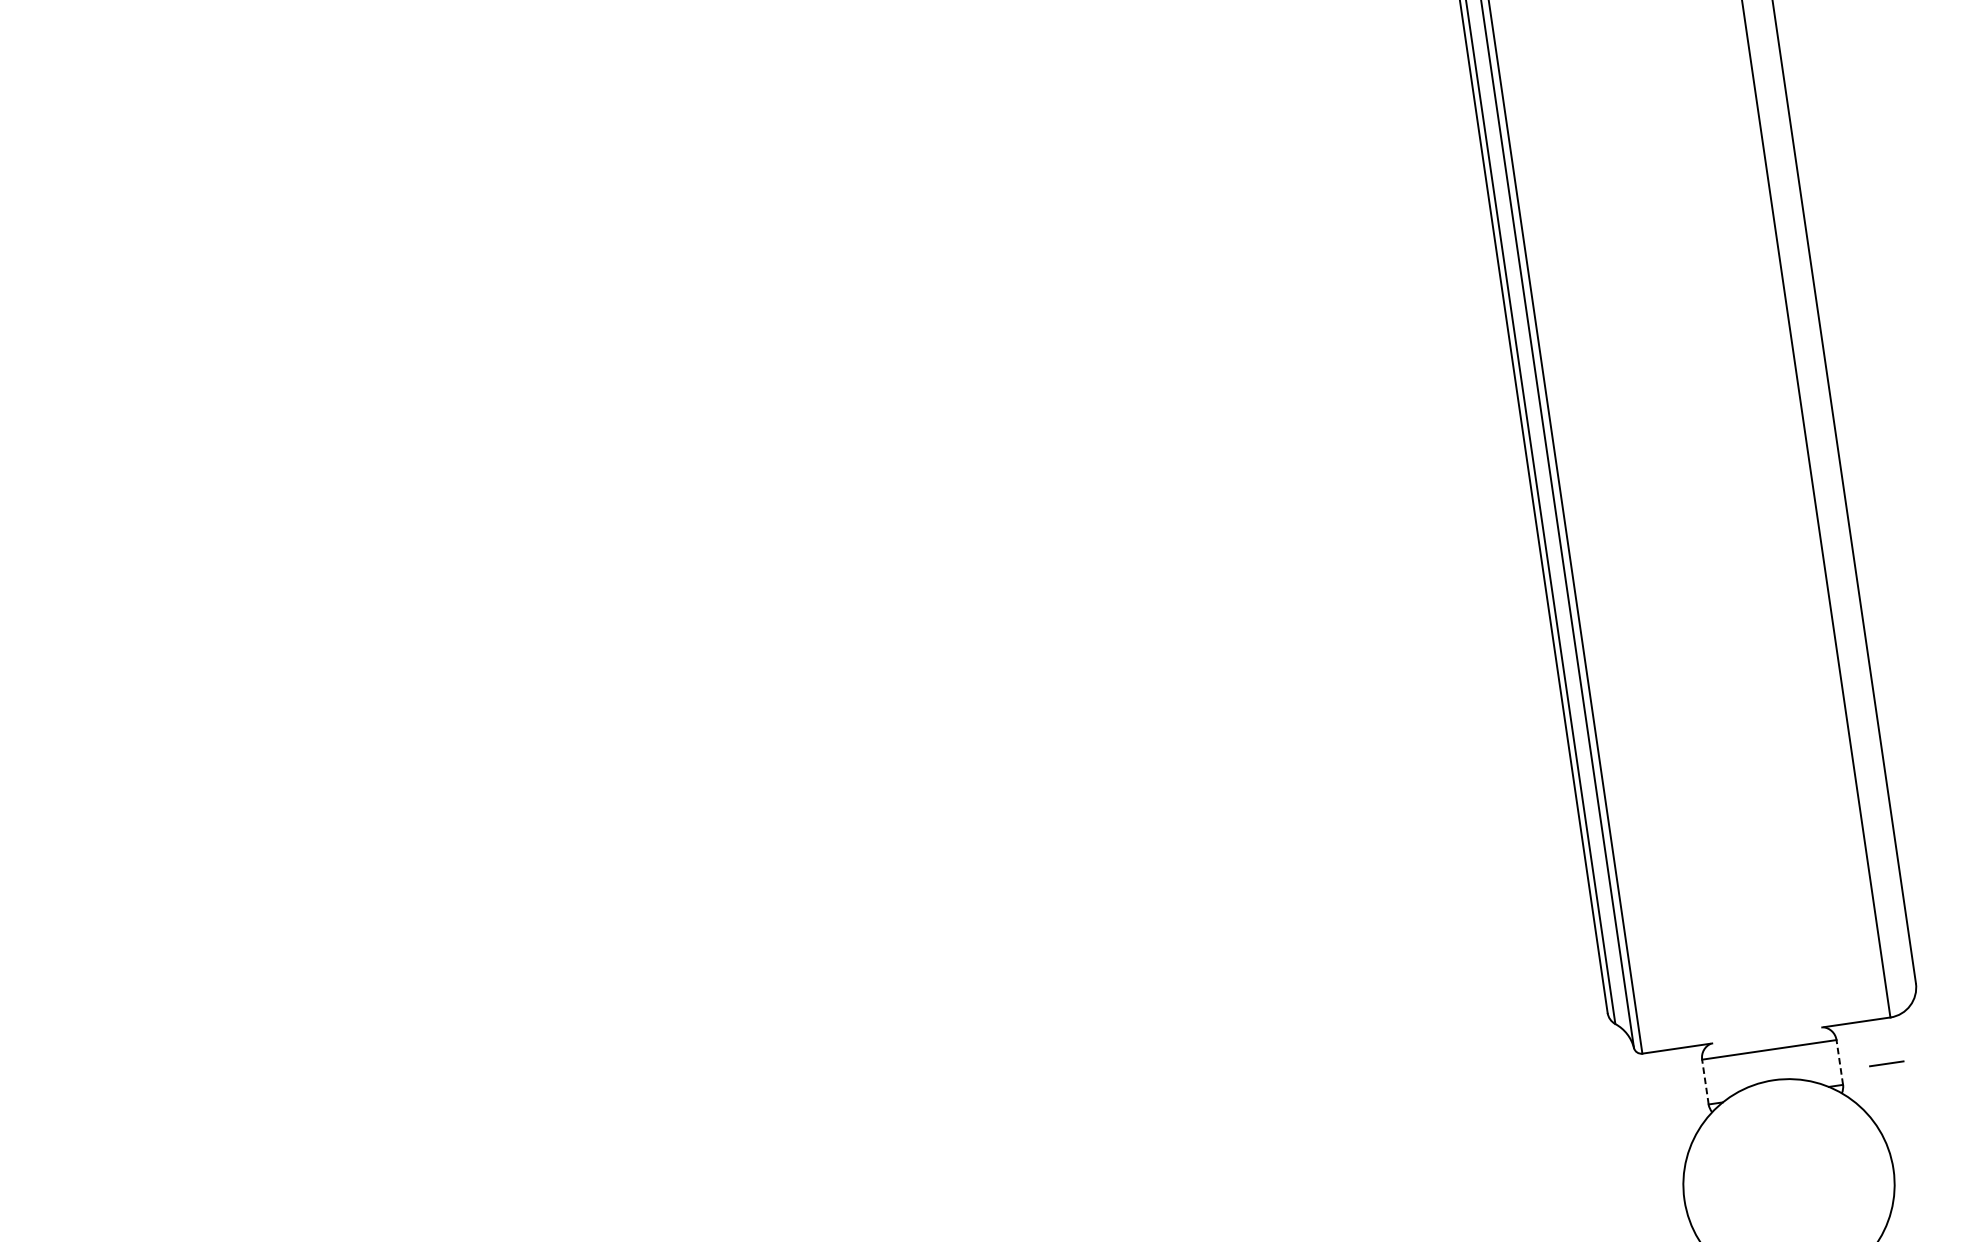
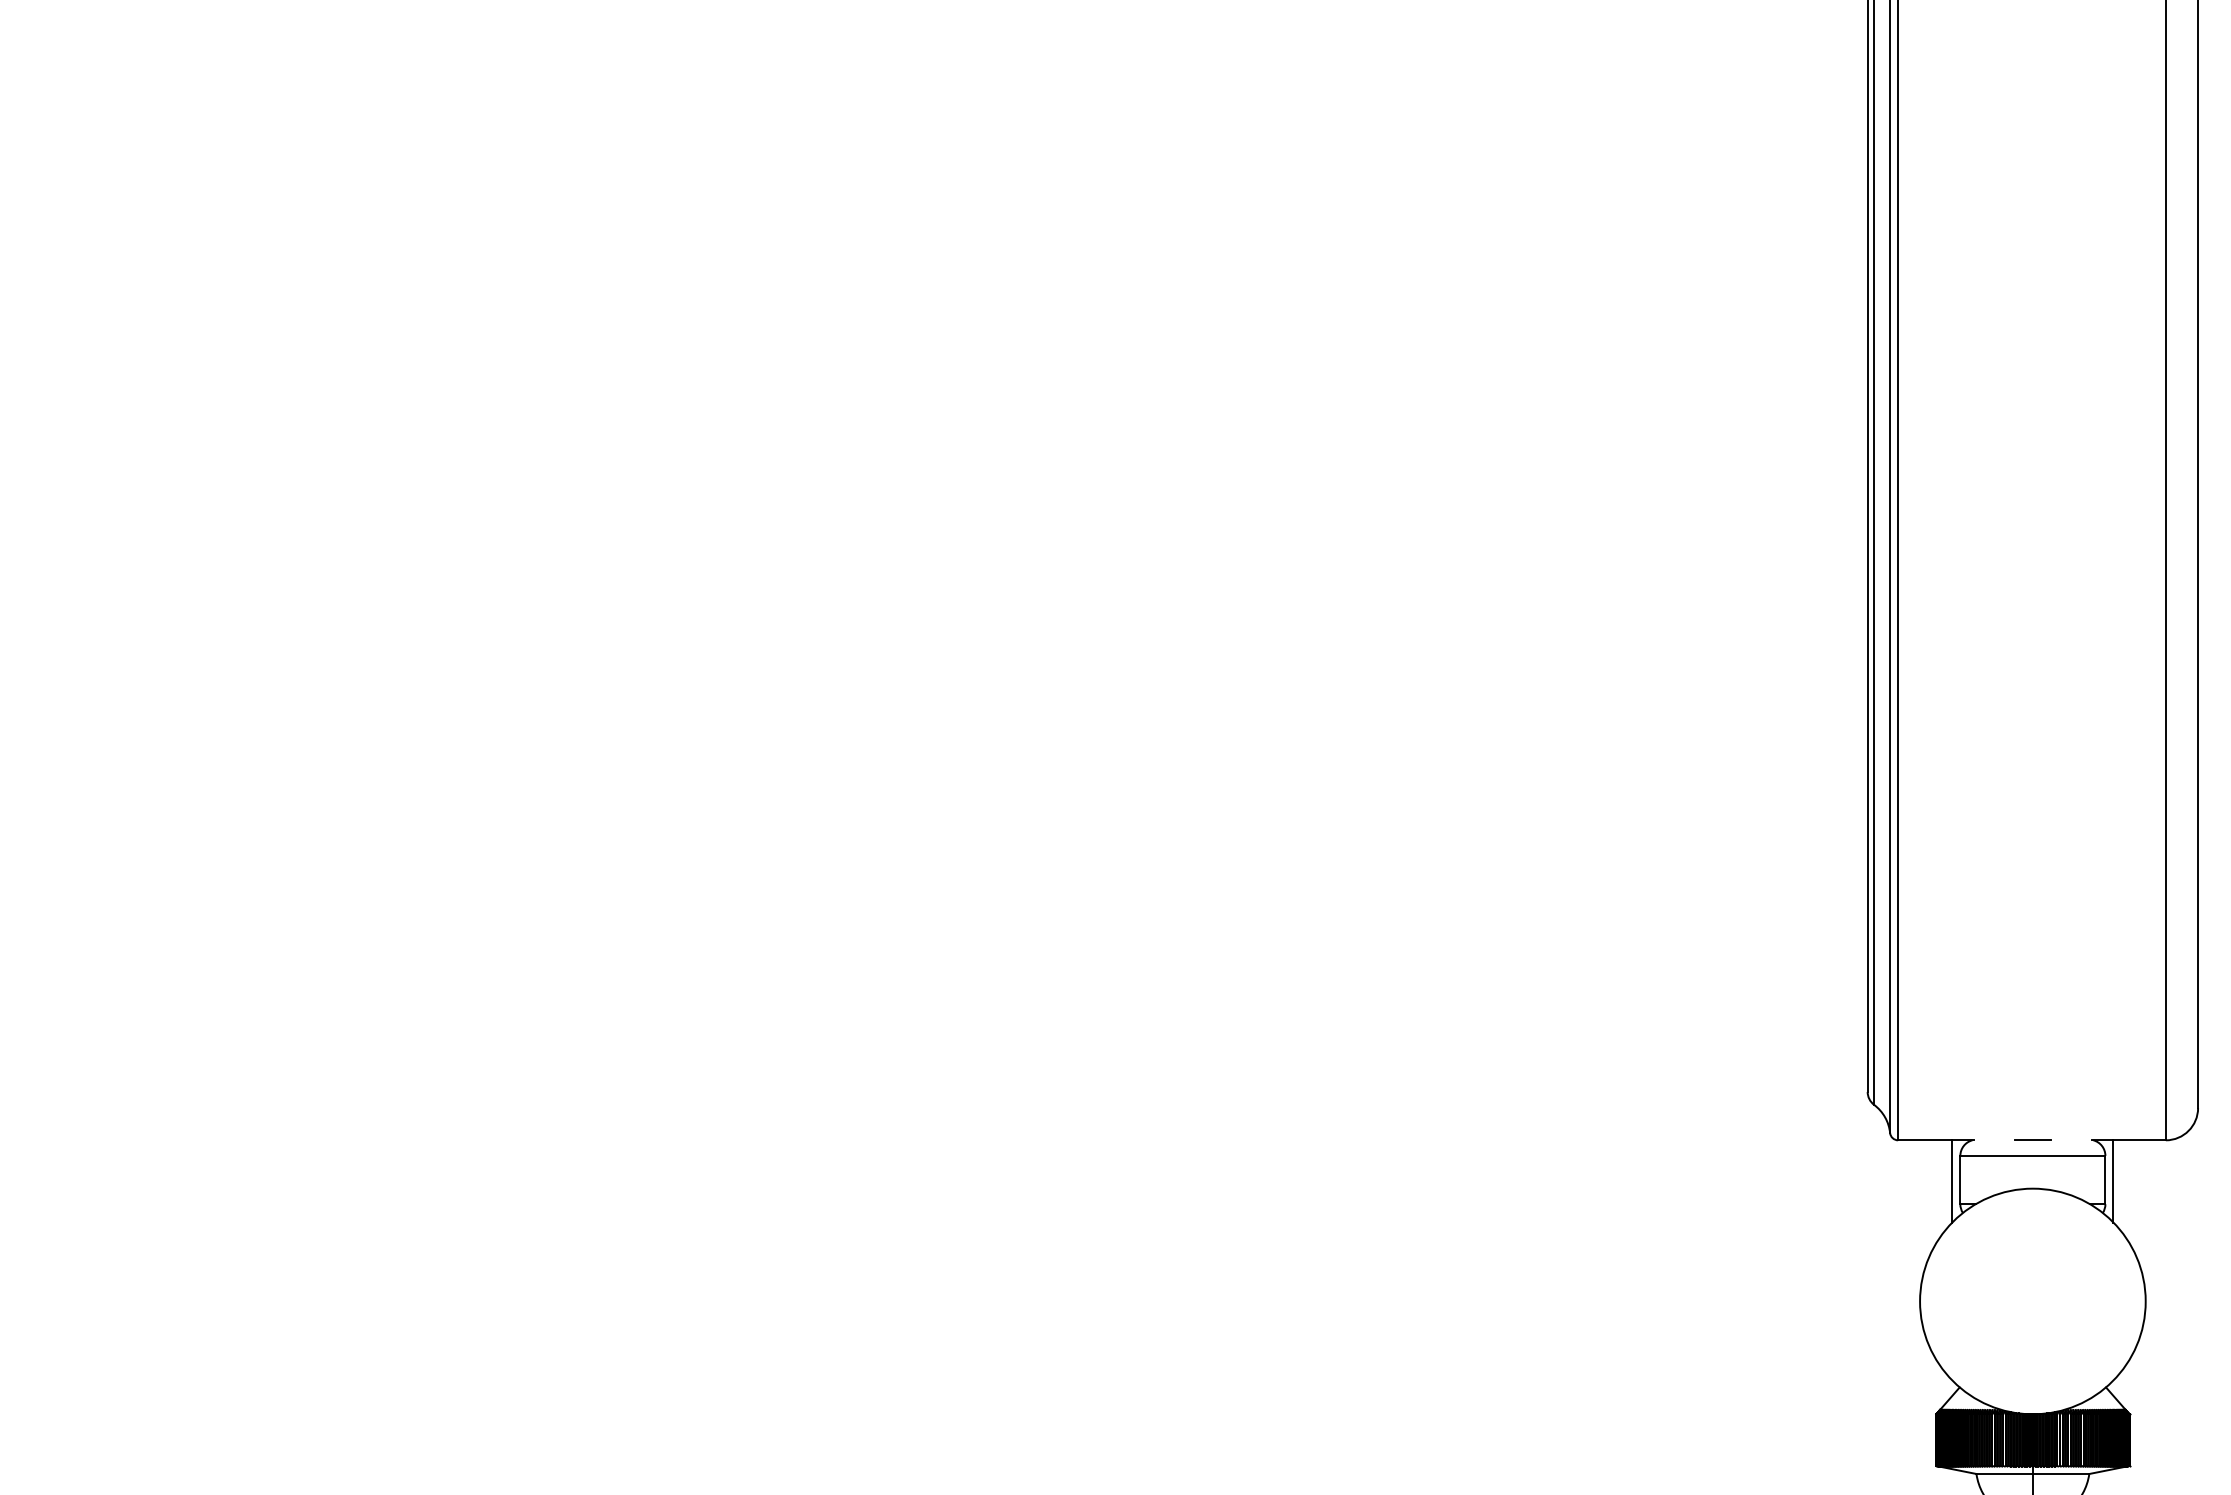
line: (1839, 1061) -> (2105, 1179), dashed -> solid
line: (1847, 1062) -> (2113, 1181), added
line: (1886, 1063) -> (2032, 1139), moved
line: (1705, 1081) -> (1960, 1179), dashed -> solid
line: (1698, 1084) -> (1952, 1181), added

